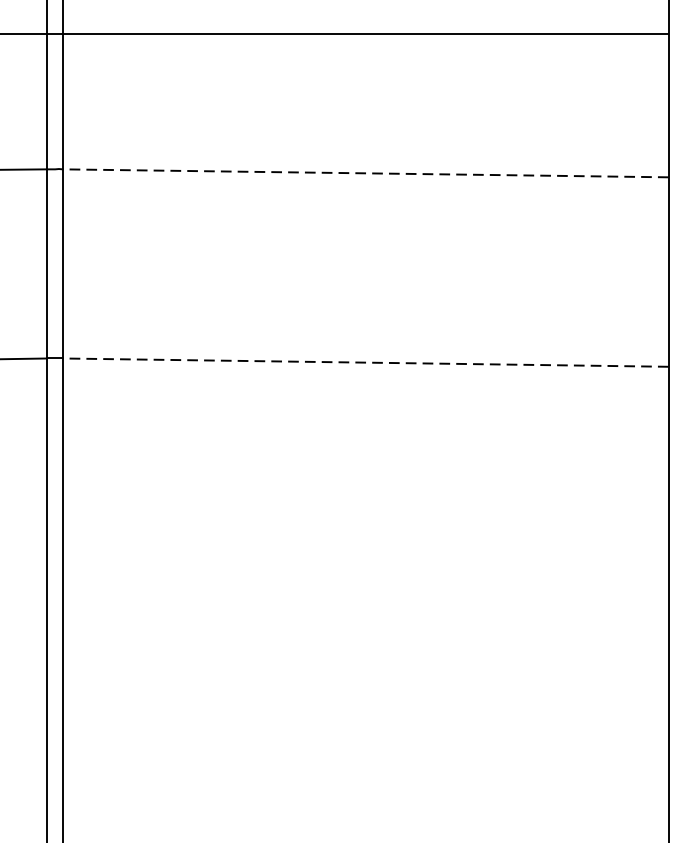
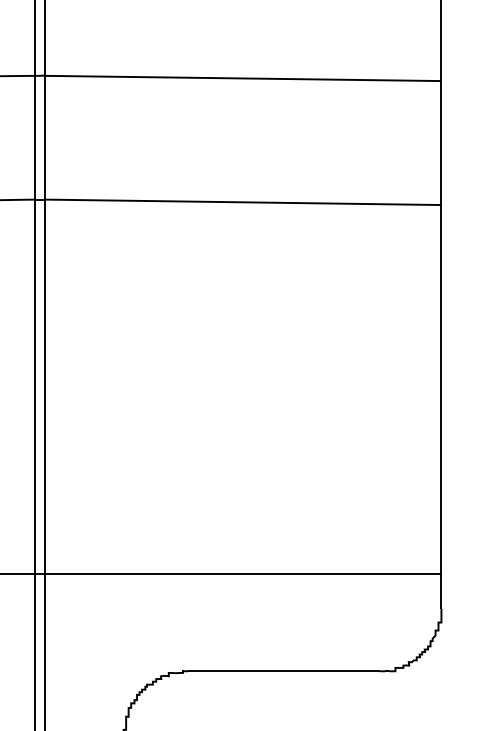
line: (364, 173) -> (242, 78), dashed -> solid
line: (364, 362) -> (242, 202), dashed -> solid

